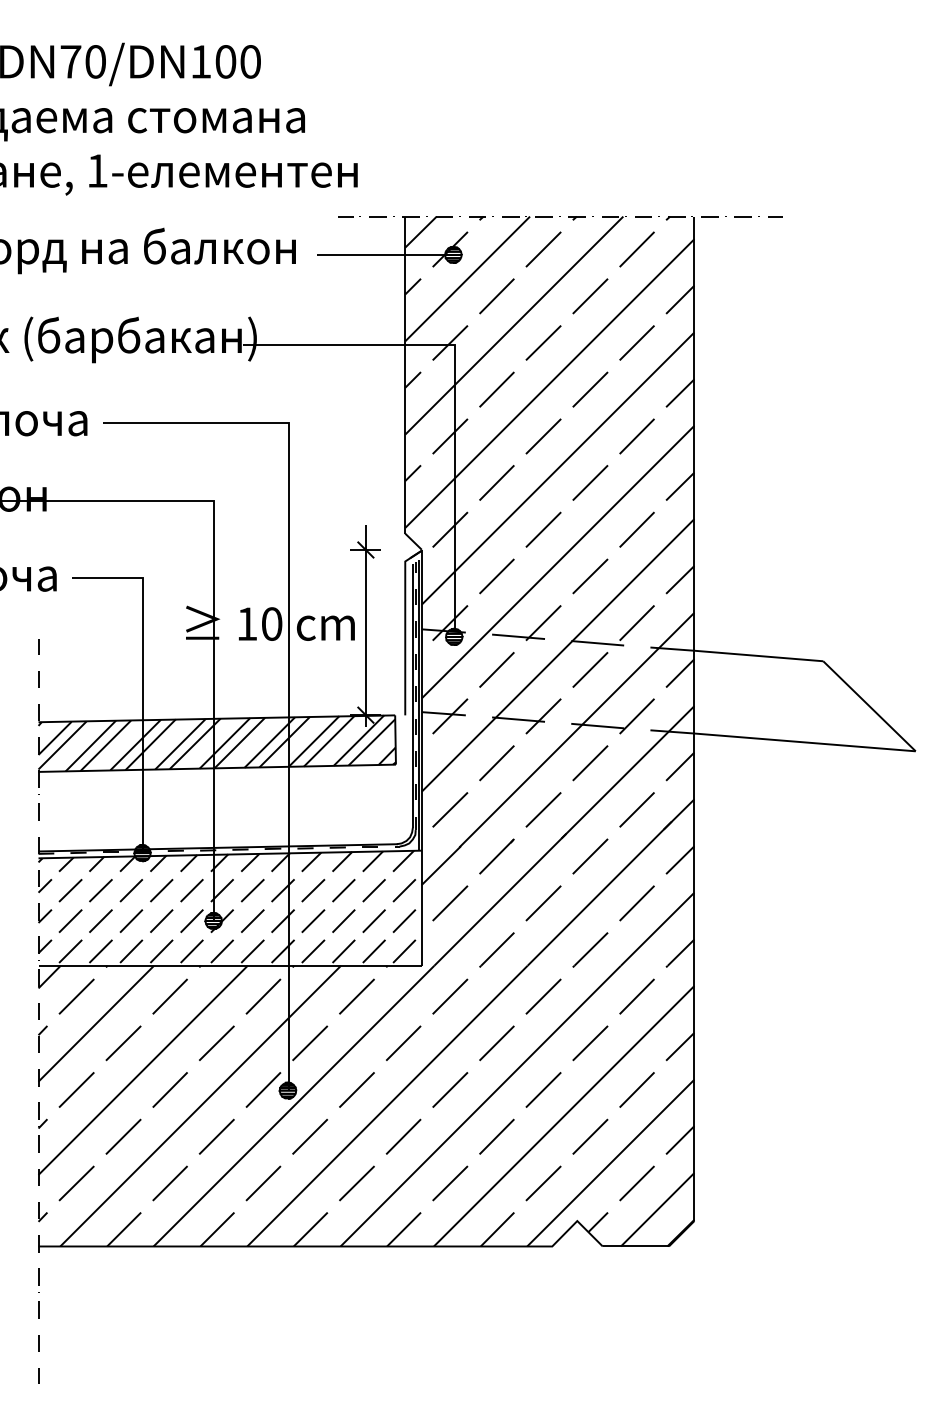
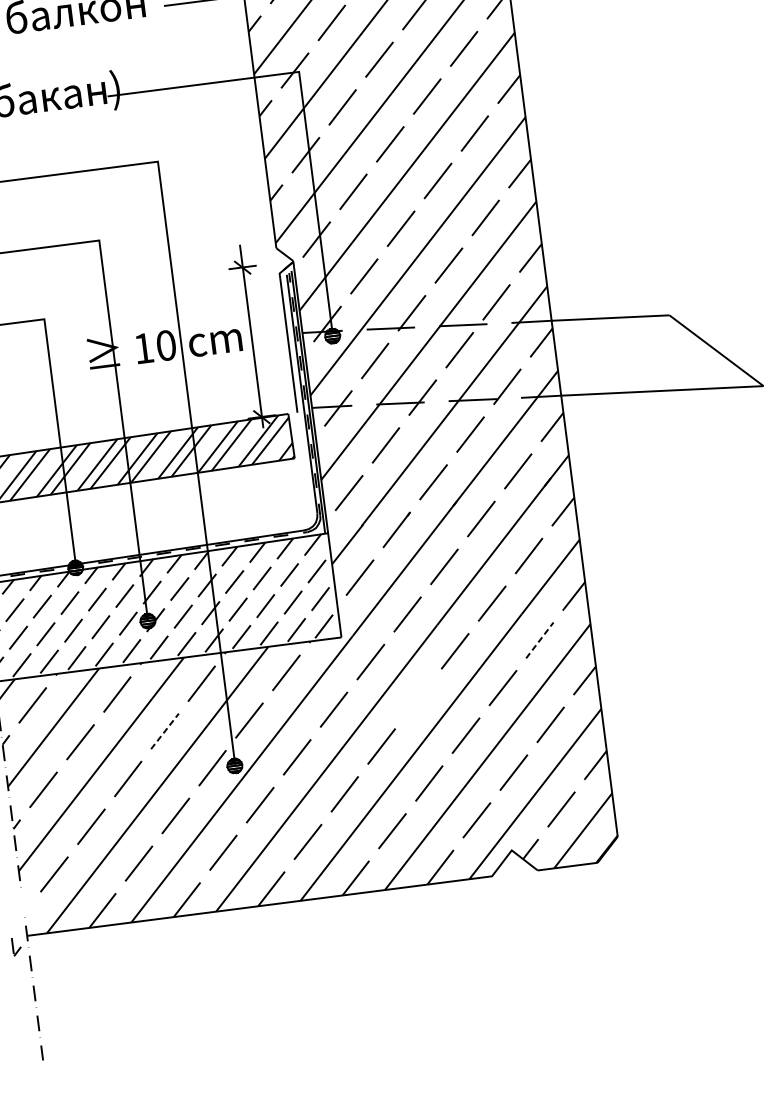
line: (637, 996) -> (540, 640), solid -> dashed
line: (216, 1043) -> (164, 731), solid -> dashed
line: (496, 1043) -> (418, 699), removed
part: (42, 1212) -> (16, 947), moved

